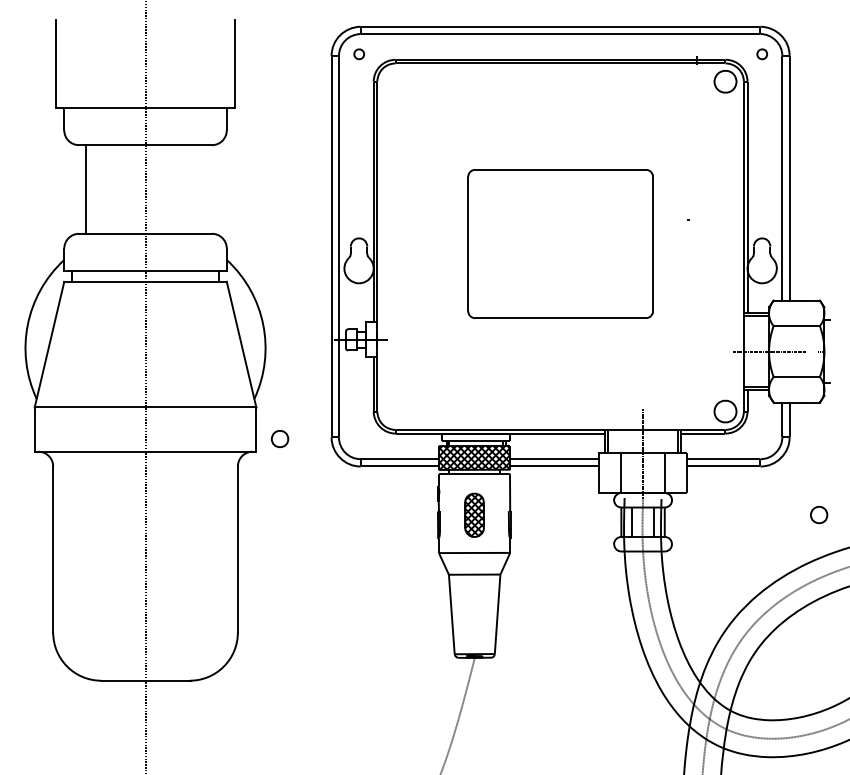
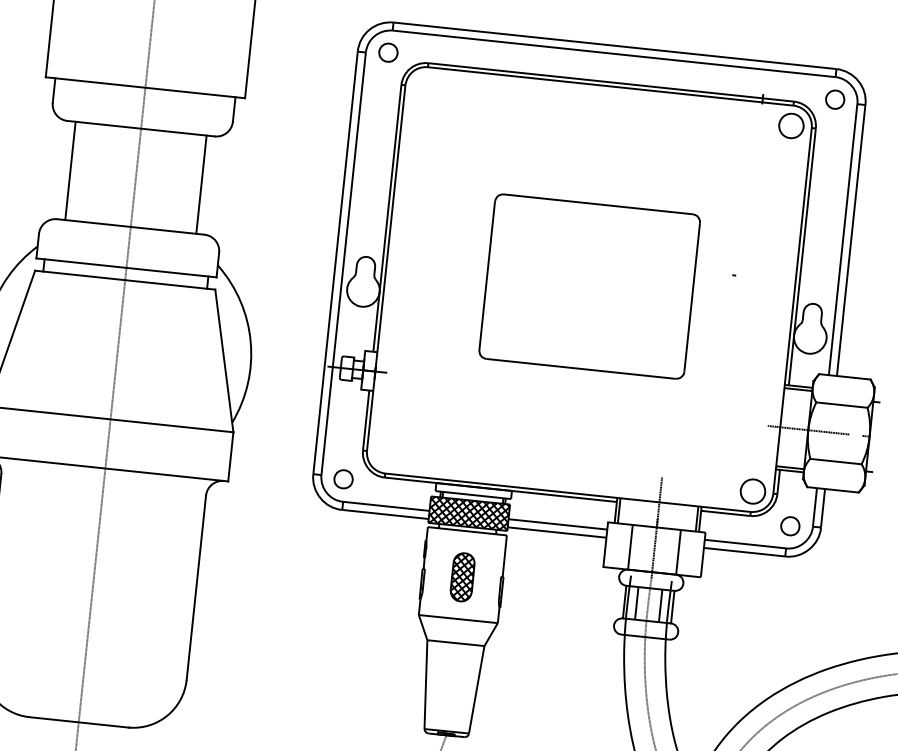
part: (359, 54) -> (388, 53), size x1.67
part: (762, 54) -> (835, 100), size x1.67
line: (204, 189) -> (201, 184), added
part: (280, 438) -> (344, 478), moved
part: (819, 515) -> (790, 526), moved

